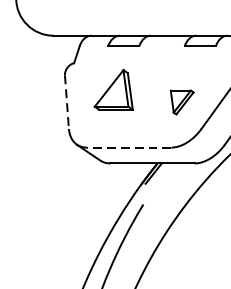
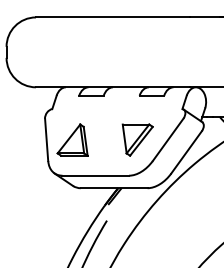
part: (113, 89) -> (72, 139), moved
part: (181, 101) -> (137, 139), size x1.67
line: (66, 103) -> (46, 140), dashed -> solid
line: (128, 147) -> (95, 175), dashed -> solid

